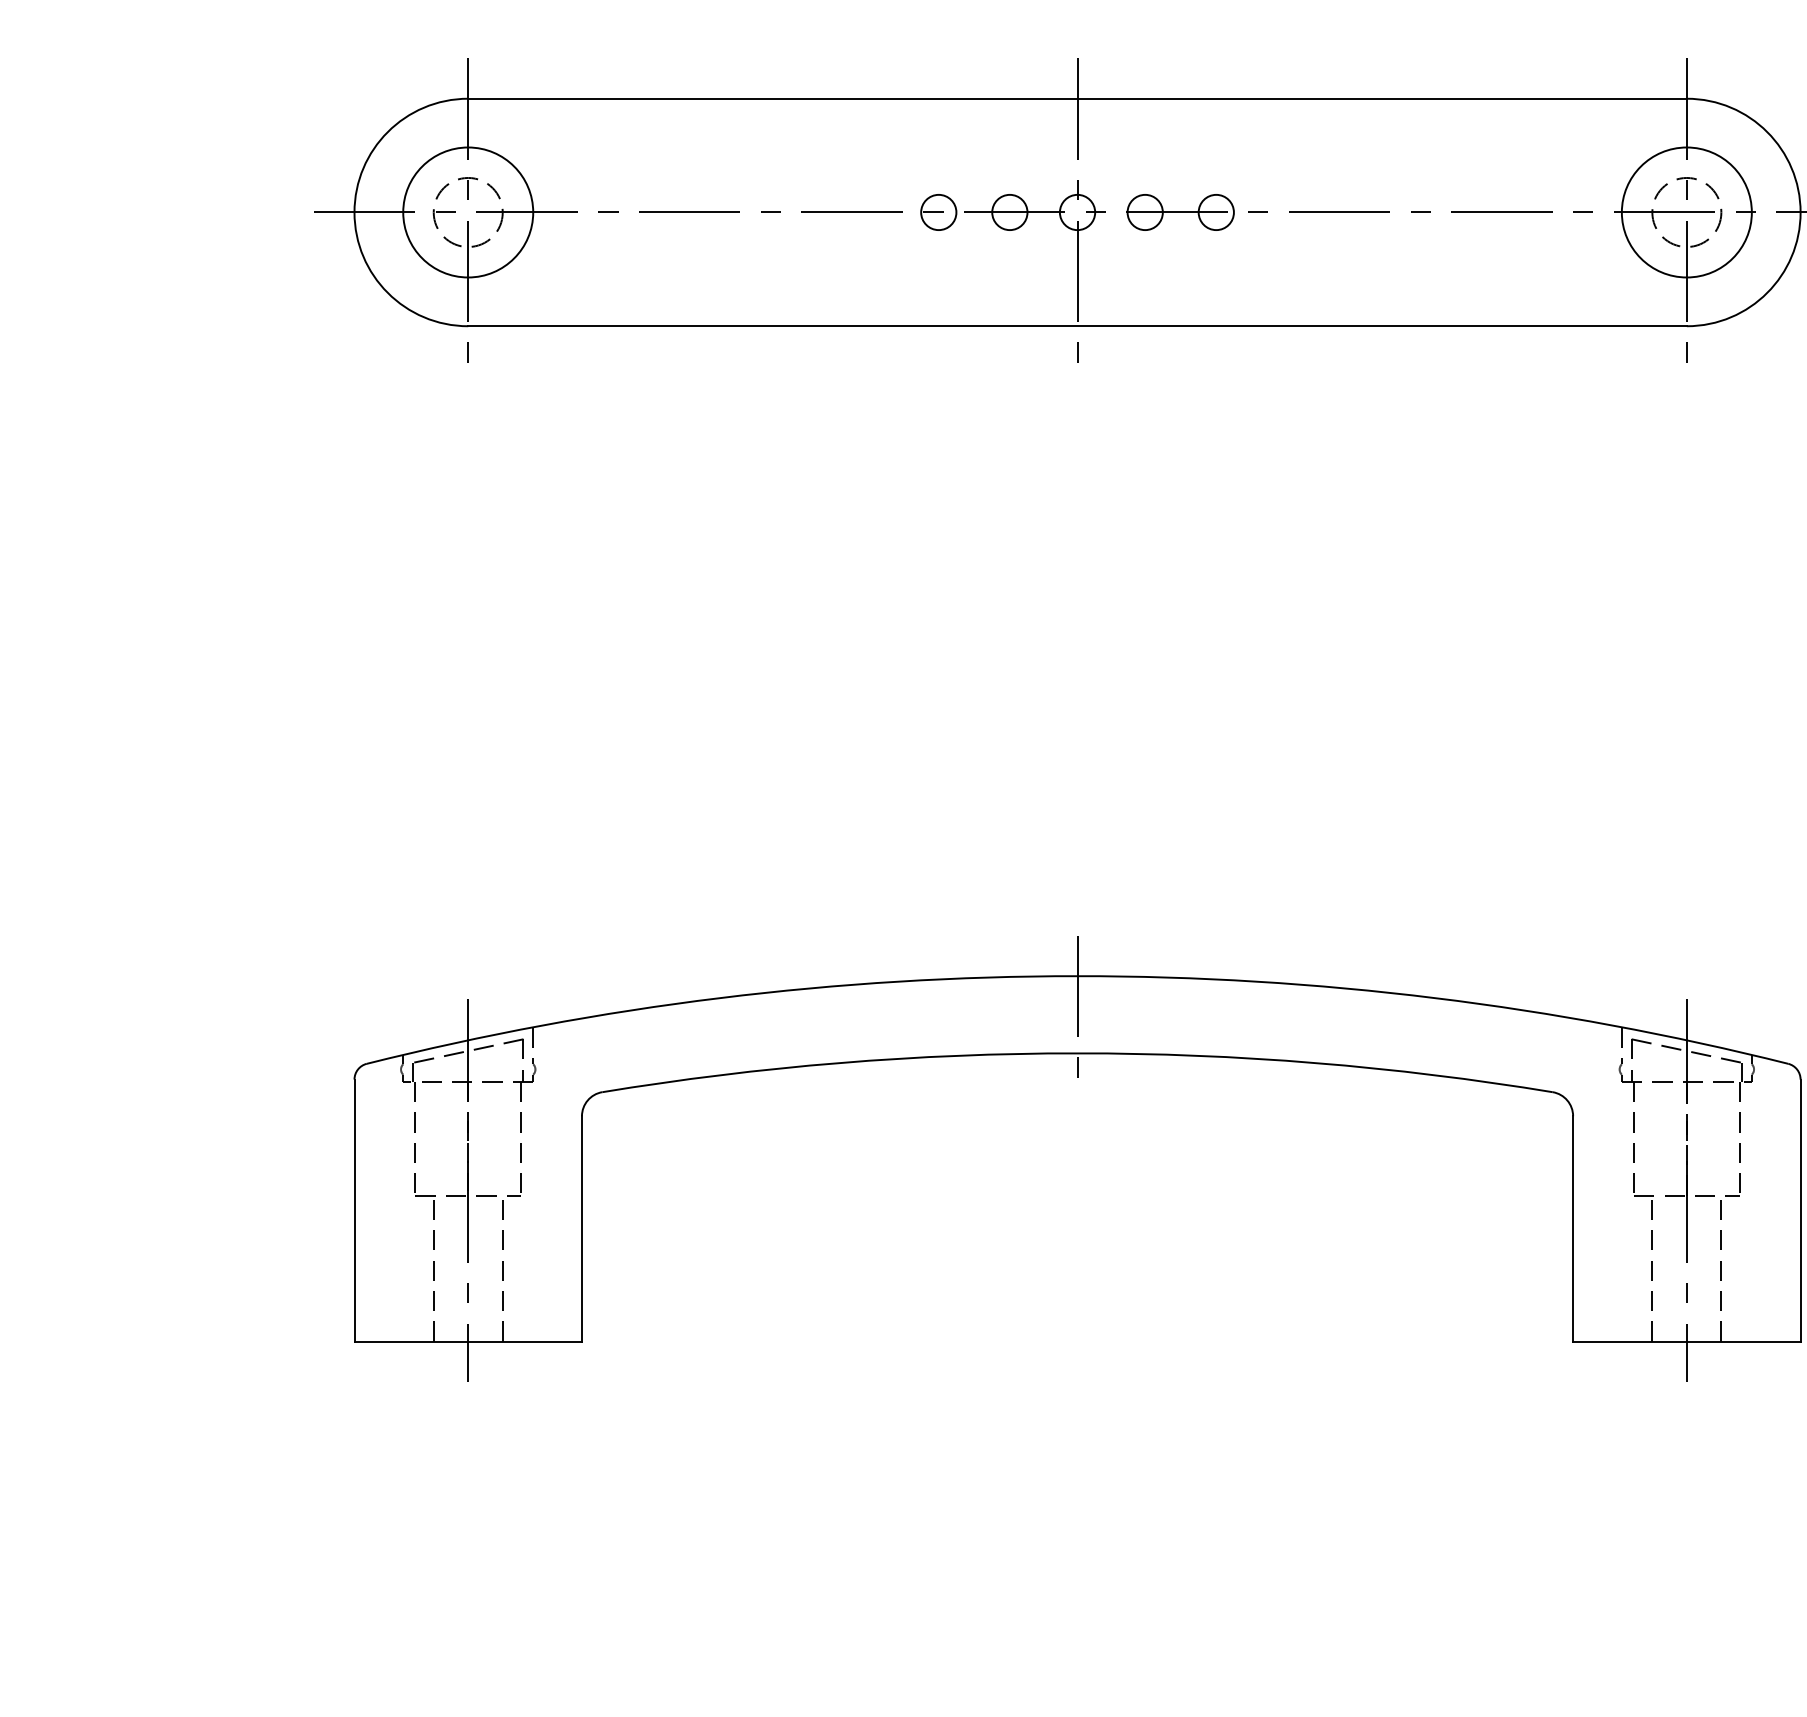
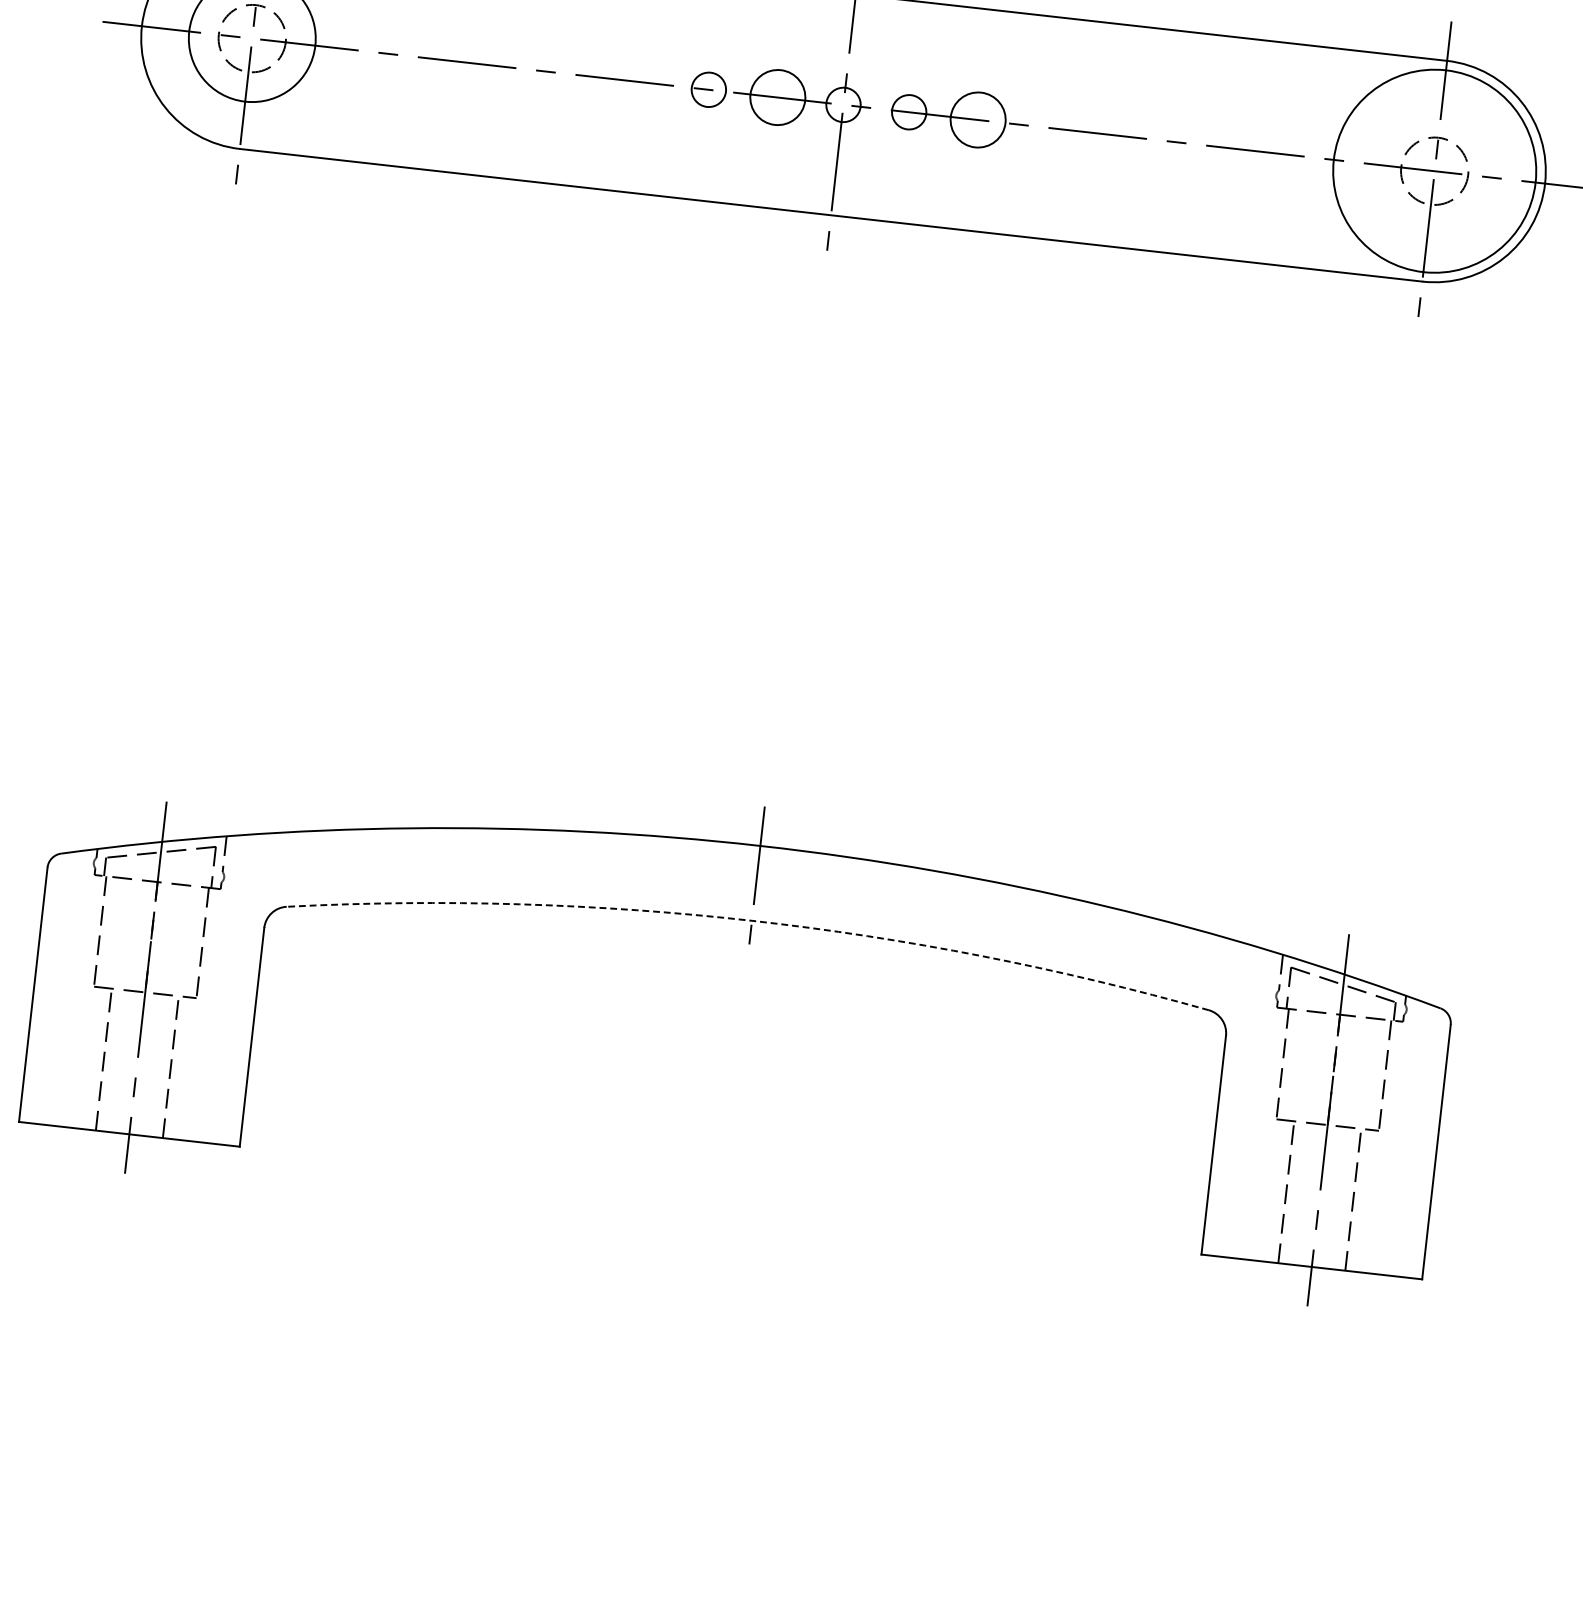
circle: (1009, 212) -> (777, 97), size x1.6
circle: (1215, 212) -> (977, 119), size x1.6
circle: (1686, 212) -> (1434, 171), size x1.6
arc: (1077, 1053) -> (751, 920), solid -> dashed

